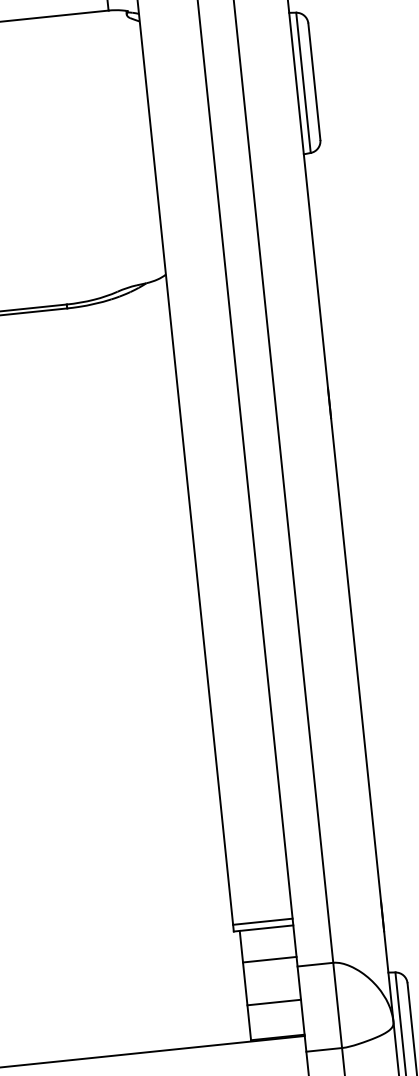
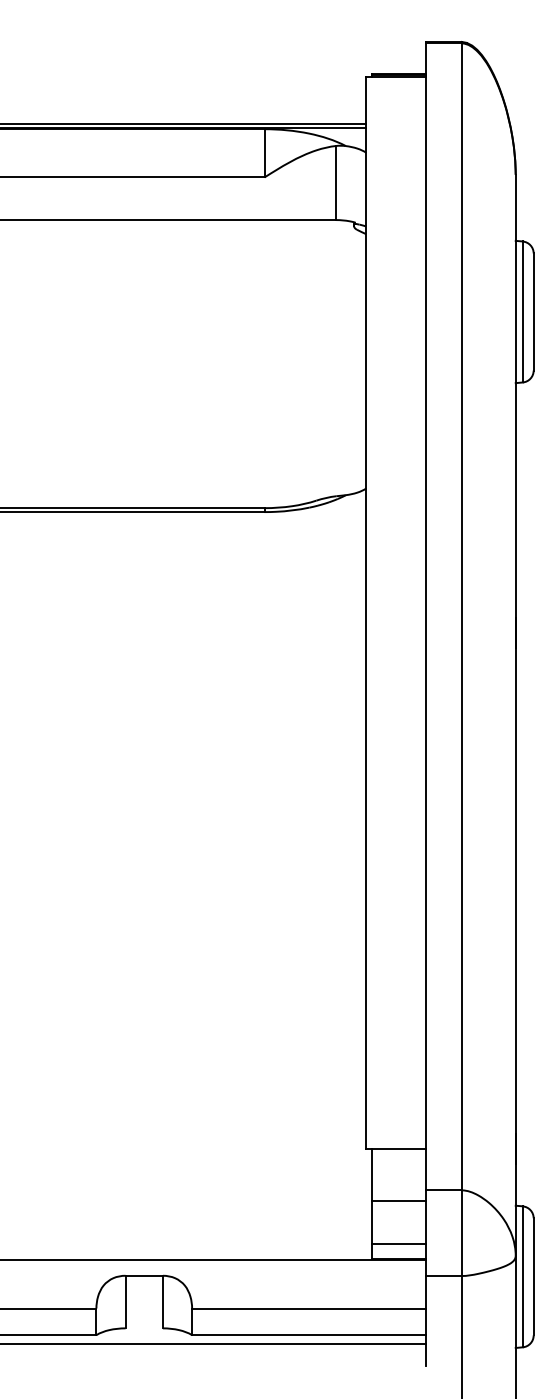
line: (263, 921) -> (396, 1142), removed
line: (270, 959) -> (399, 1200), moved
line: (274, 1002) -> (399, 1243), moved

